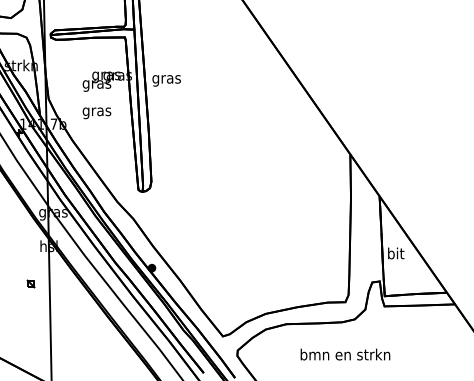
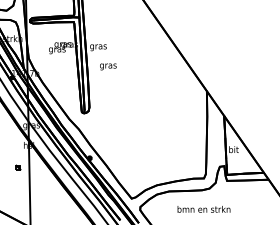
text: (97, 112) -> (108, 66), moved

